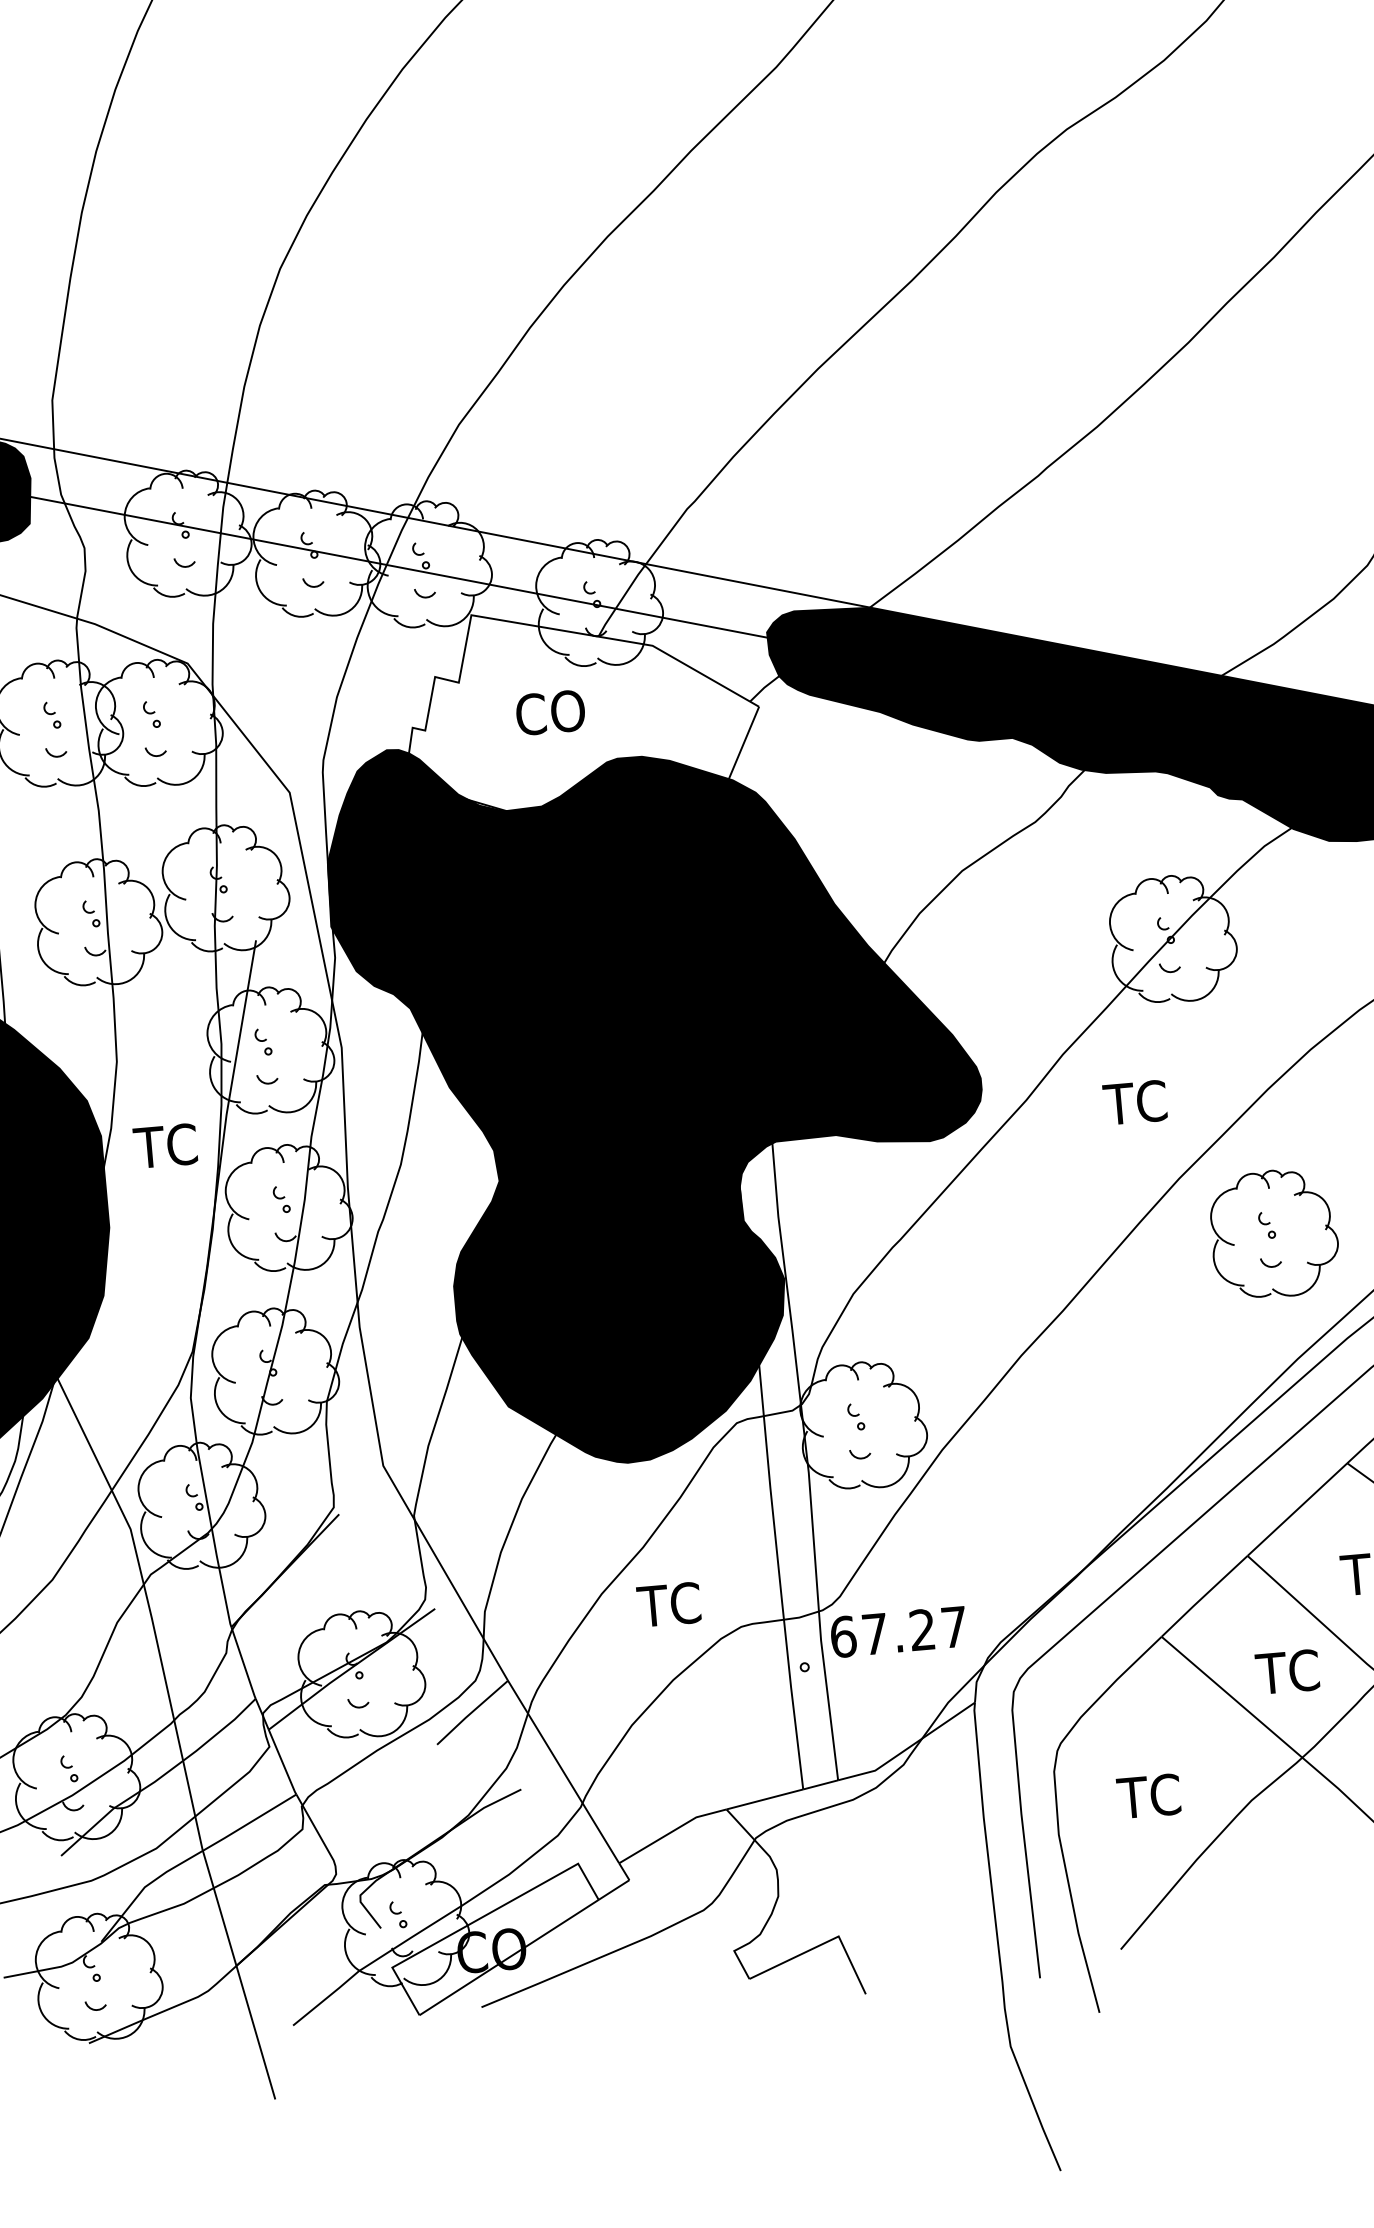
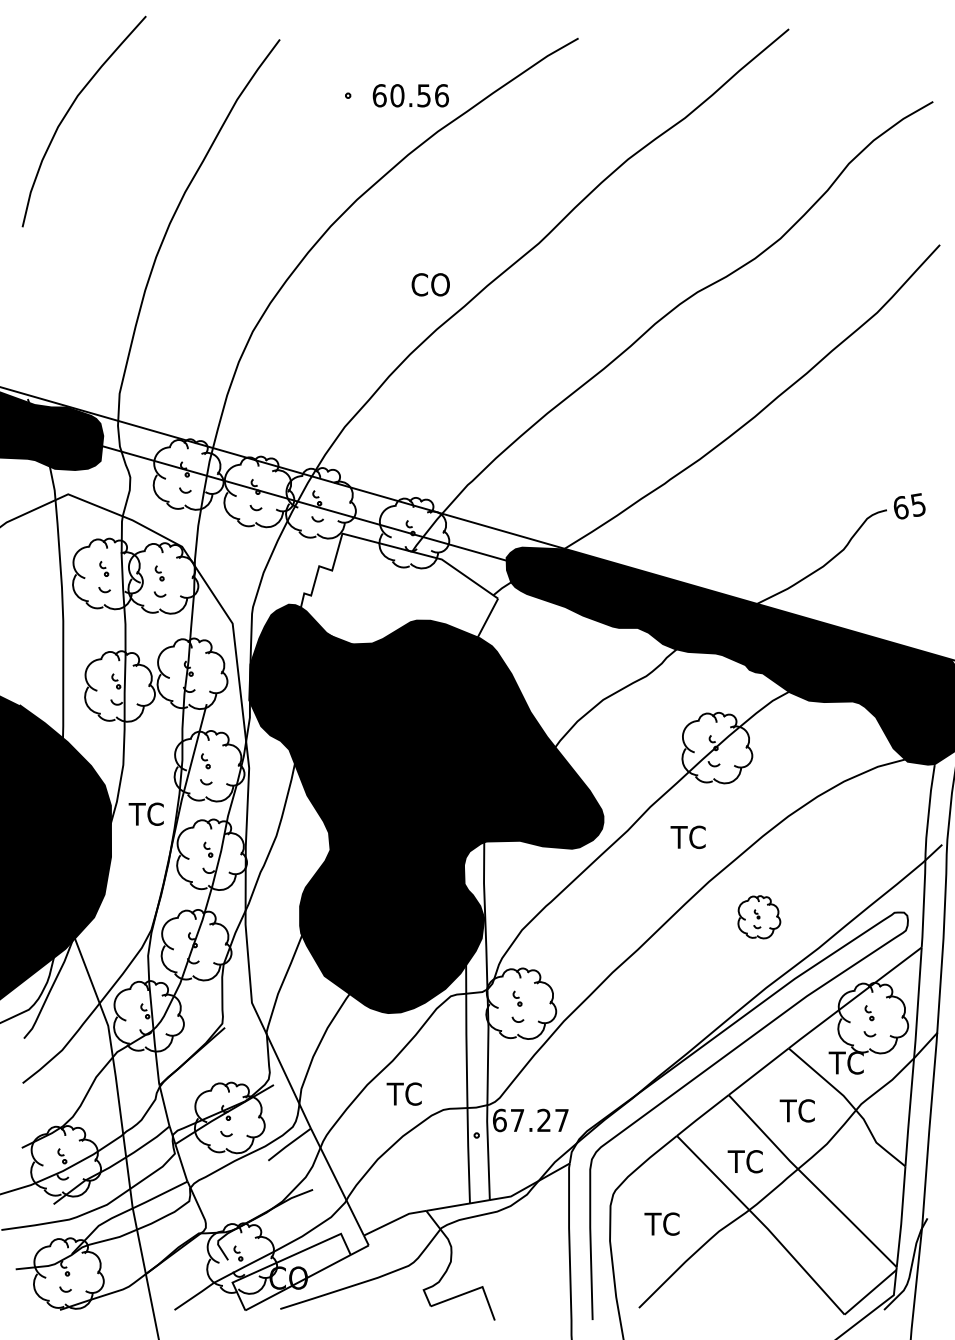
text: (550, 712) -> (430, 284), moved
part: (1274, 1234) -> (759, 917), size x0.6

